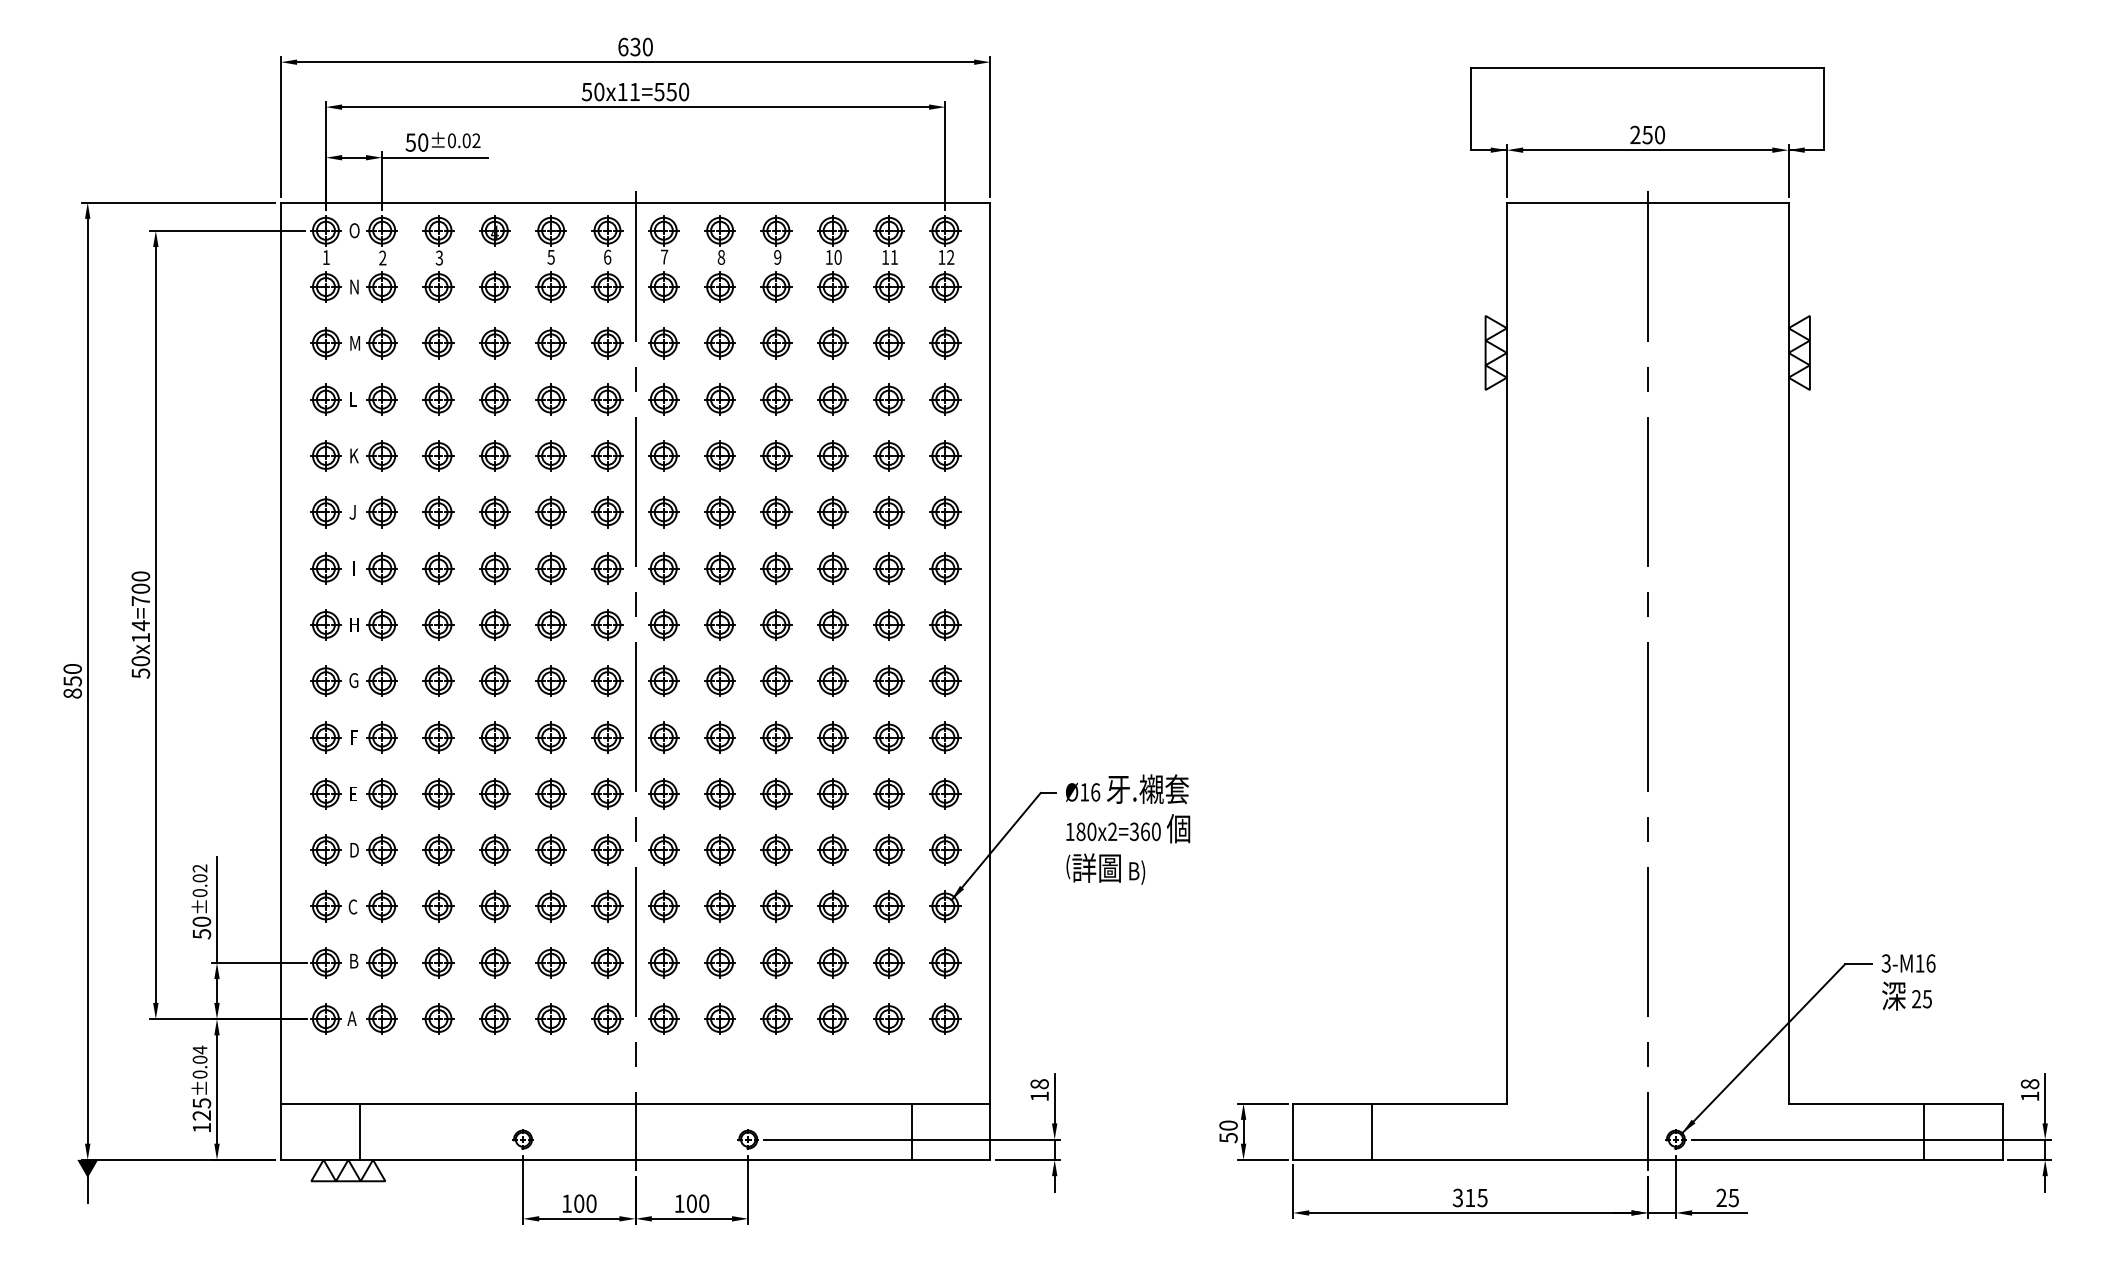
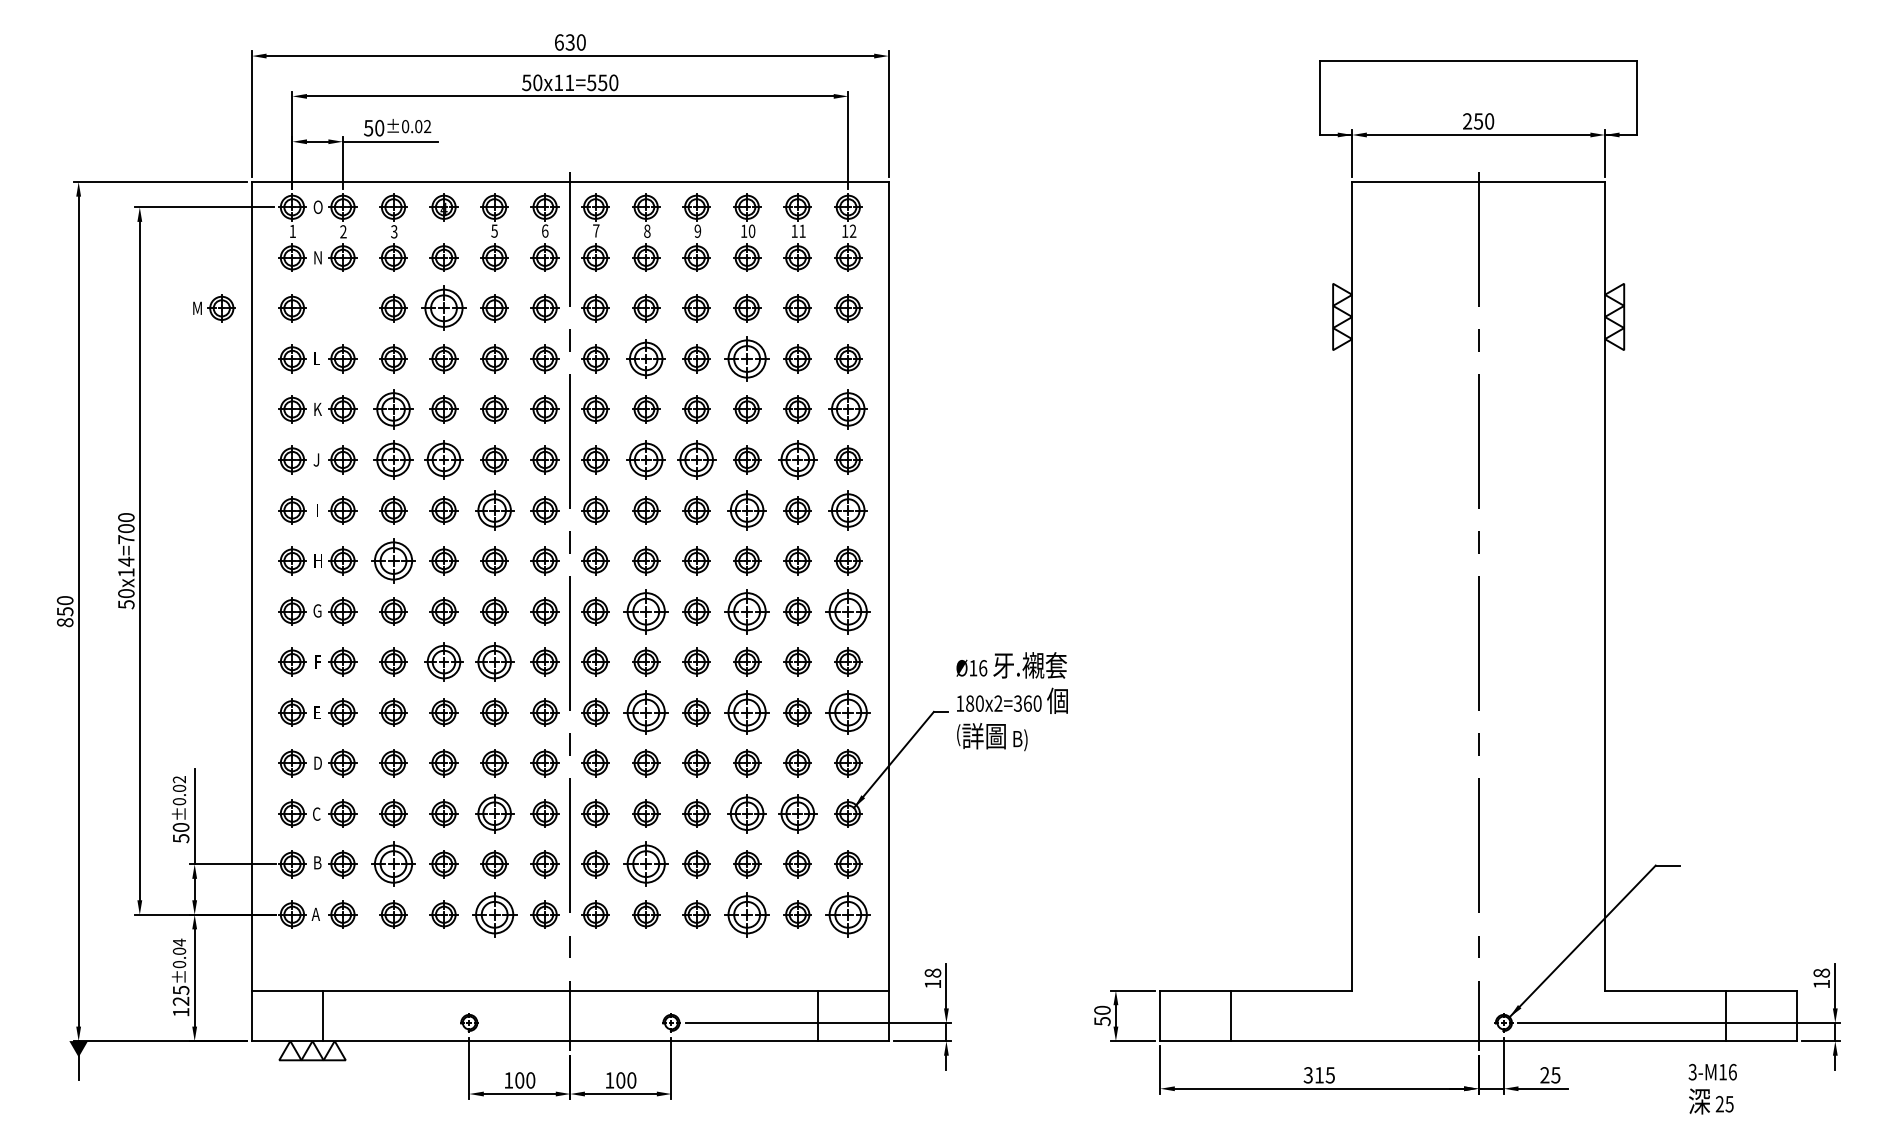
part: (373, 343) -> (213, 308), moved
part: (494, 343) -> (443, 308), size x1.6
part: (719, 399) -> (645, 358), size x1.4
part: (832, 399) -> (747, 358), size x1.6
part: (438, 455) -> (393, 409), size x1.4
part: (945, 455) -> (848, 409), size x1.4
part: (438, 512) -> (393, 460), size x1.4
part: (494, 512) -> (443, 460), size x1.4
part: (719, 512) -> (645, 460), size x1.4
part: (776, 512) -> (696, 460), size x1.4
part: (888, 512) -> (797, 460), size x1.4
part: (550, 568) -> (493, 510), size x1.4
part: (832, 568) -> (747, 510), size x1.4
part: (945, 568) -> (848, 510), size x1.4
part: (438, 624) -> (393, 560), size x1.6
part: (719, 680) -> (645, 610), size x1.6
part: (832, 680) -> (747, 610), size x1.6
part: (945, 680) -> (848, 610), size x1.6
part: (494, 737) -> (443, 662), size x1.4
part: (550, 737) -> (493, 662), size x1.4
part: (719, 793) -> (645, 712), size x1.6
part: (832, 793) -> (747, 712), size x1.6
part: (945, 793) -> (848, 712), size x1.6
text: (1128, 829) -> (1012, 701), moved
part: (550, 906) -> (493, 813), size x1.4
part: (832, 906) -> (747, 813), size x1.4
part: (888, 906) -> (797, 813), size x1.4
part: (438, 962) -> (393, 863), size x1.6
part: (719, 962) -> (645, 863), size x1.6
text: (1908, 982) -> (1712, 1089), moved
part: (550, 1018) -> (493, 914), size x1.6
part: (832, 1018) -> (747, 914), size x1.6
part: (945, 1018) -> (848, 914), size x1.6

